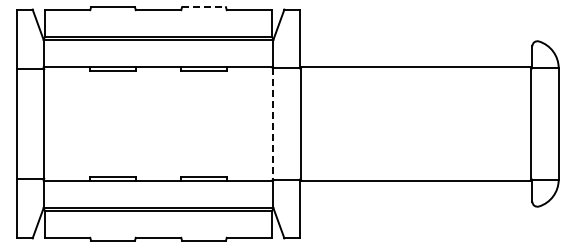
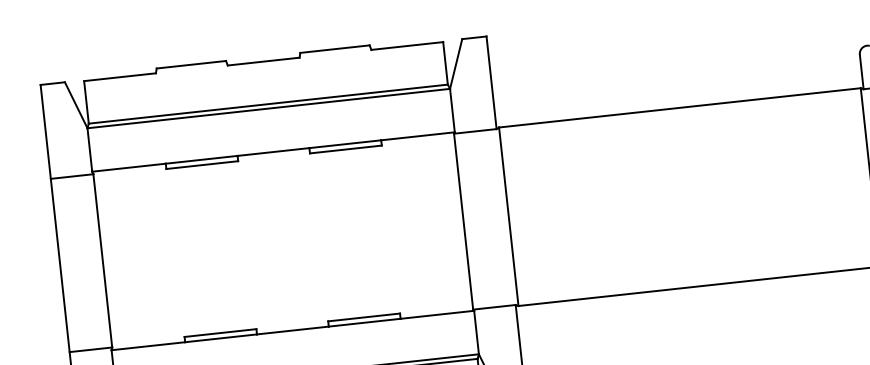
line: (204, 7) -> (335, 49), dashed -> solid
line: (272, 123) -> (462, 220), dashed -> solid

